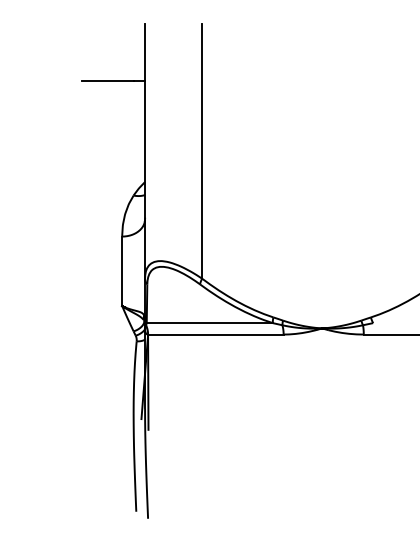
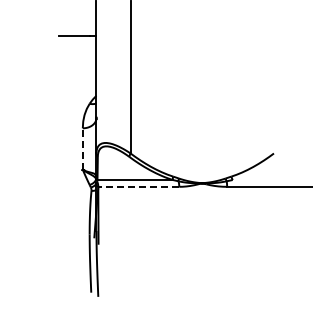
line: (121, 272) -> (82, 149), solid -> dashed
line: (215, 333) -> (138, 186), solid -> dashed

